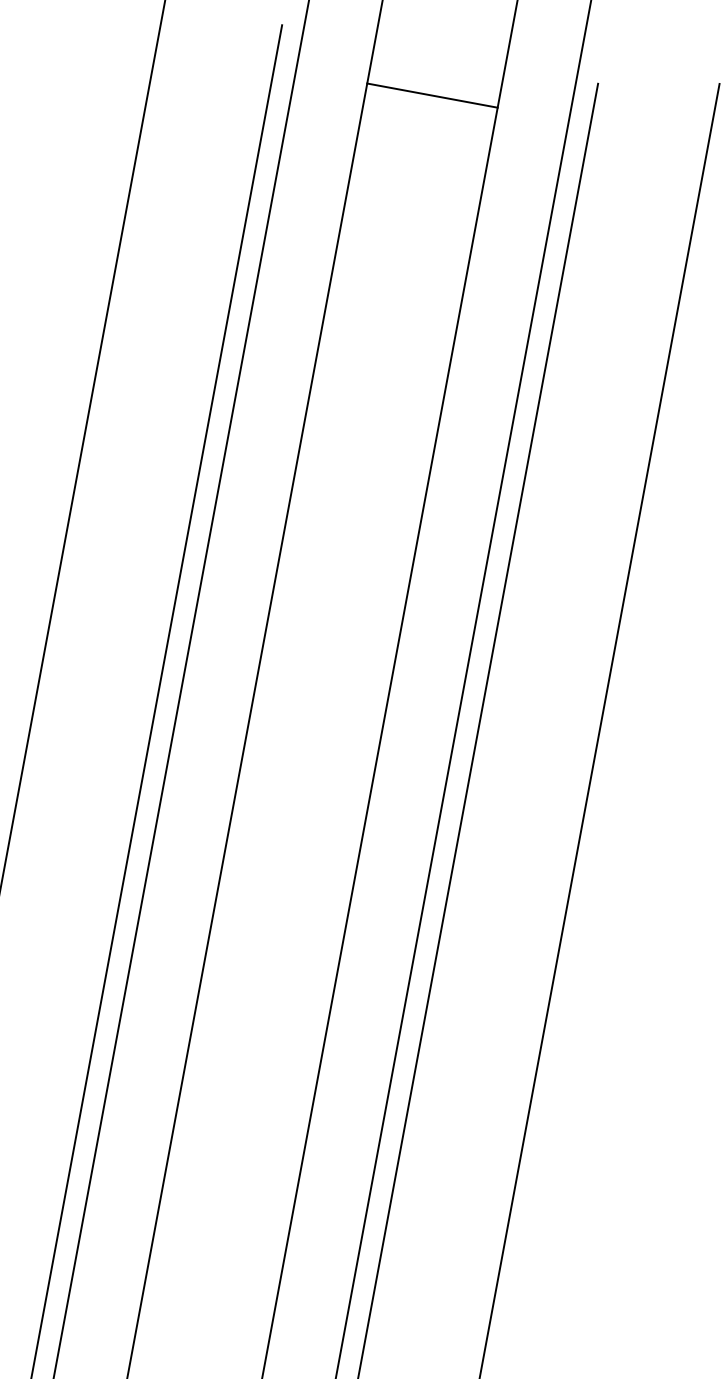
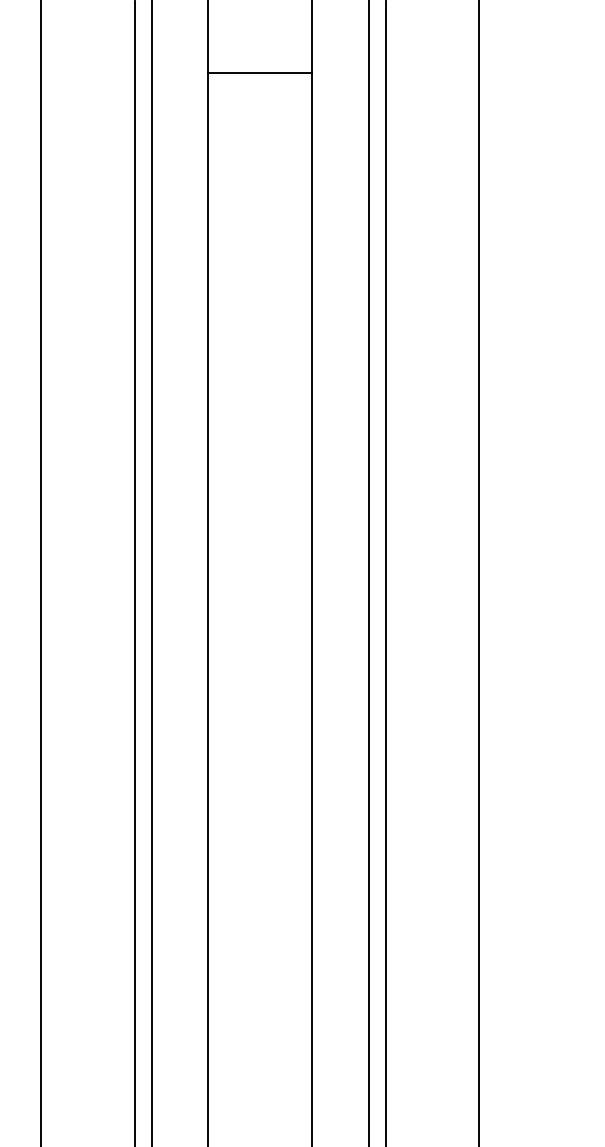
line: (432, 95) -> (260, 72), moved

